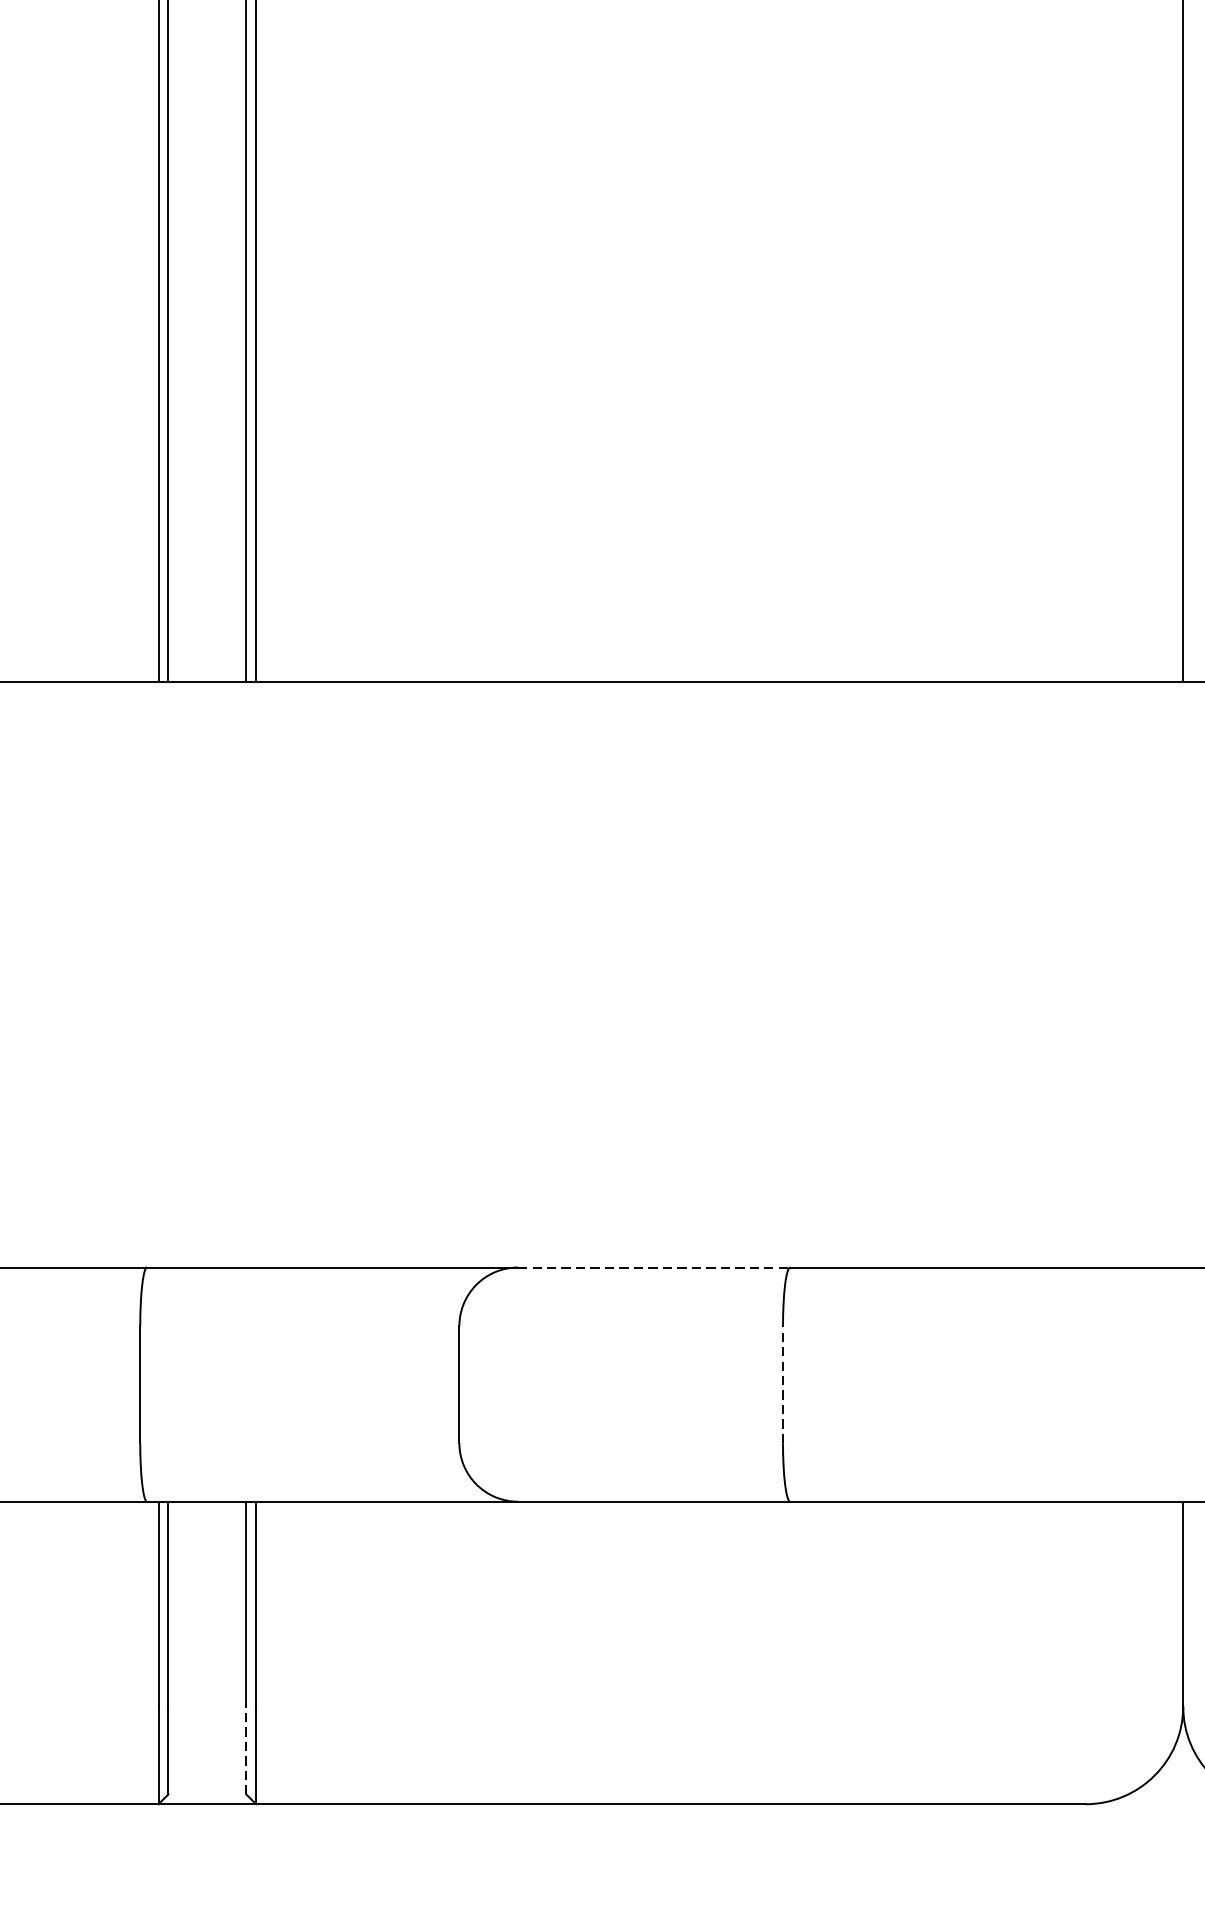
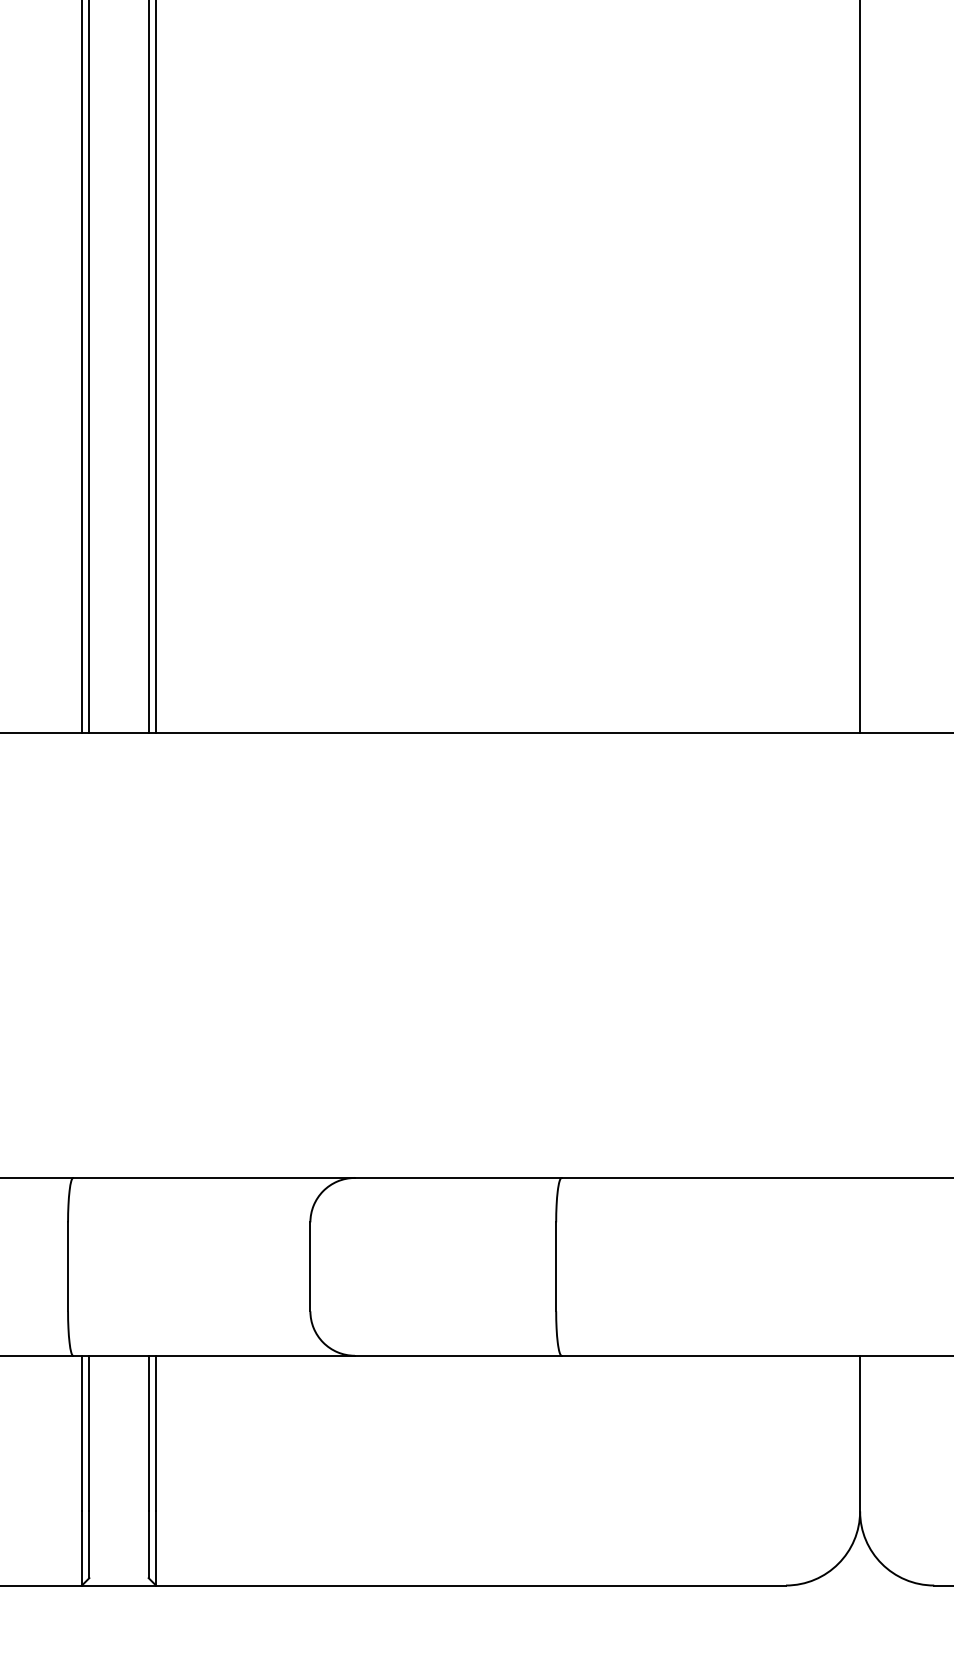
line: (654, 1266) -> (458, 1177), dashed -> solid
line: (783, 1384) -> (556, 1266), dashed -> solid
line: (246, 1750) -> (148, 1544), dashed -> solid

